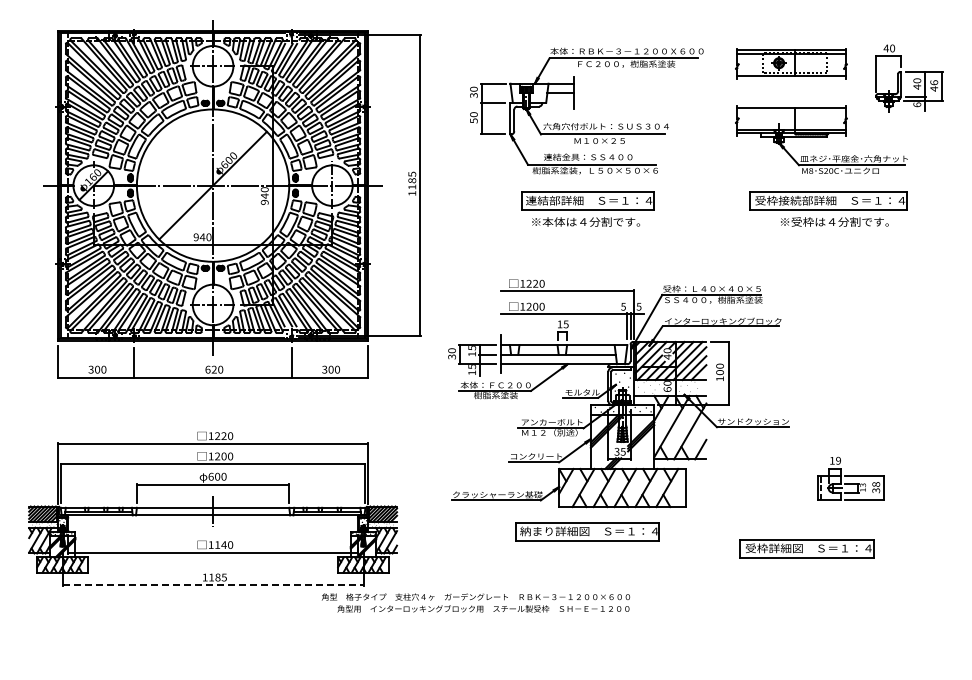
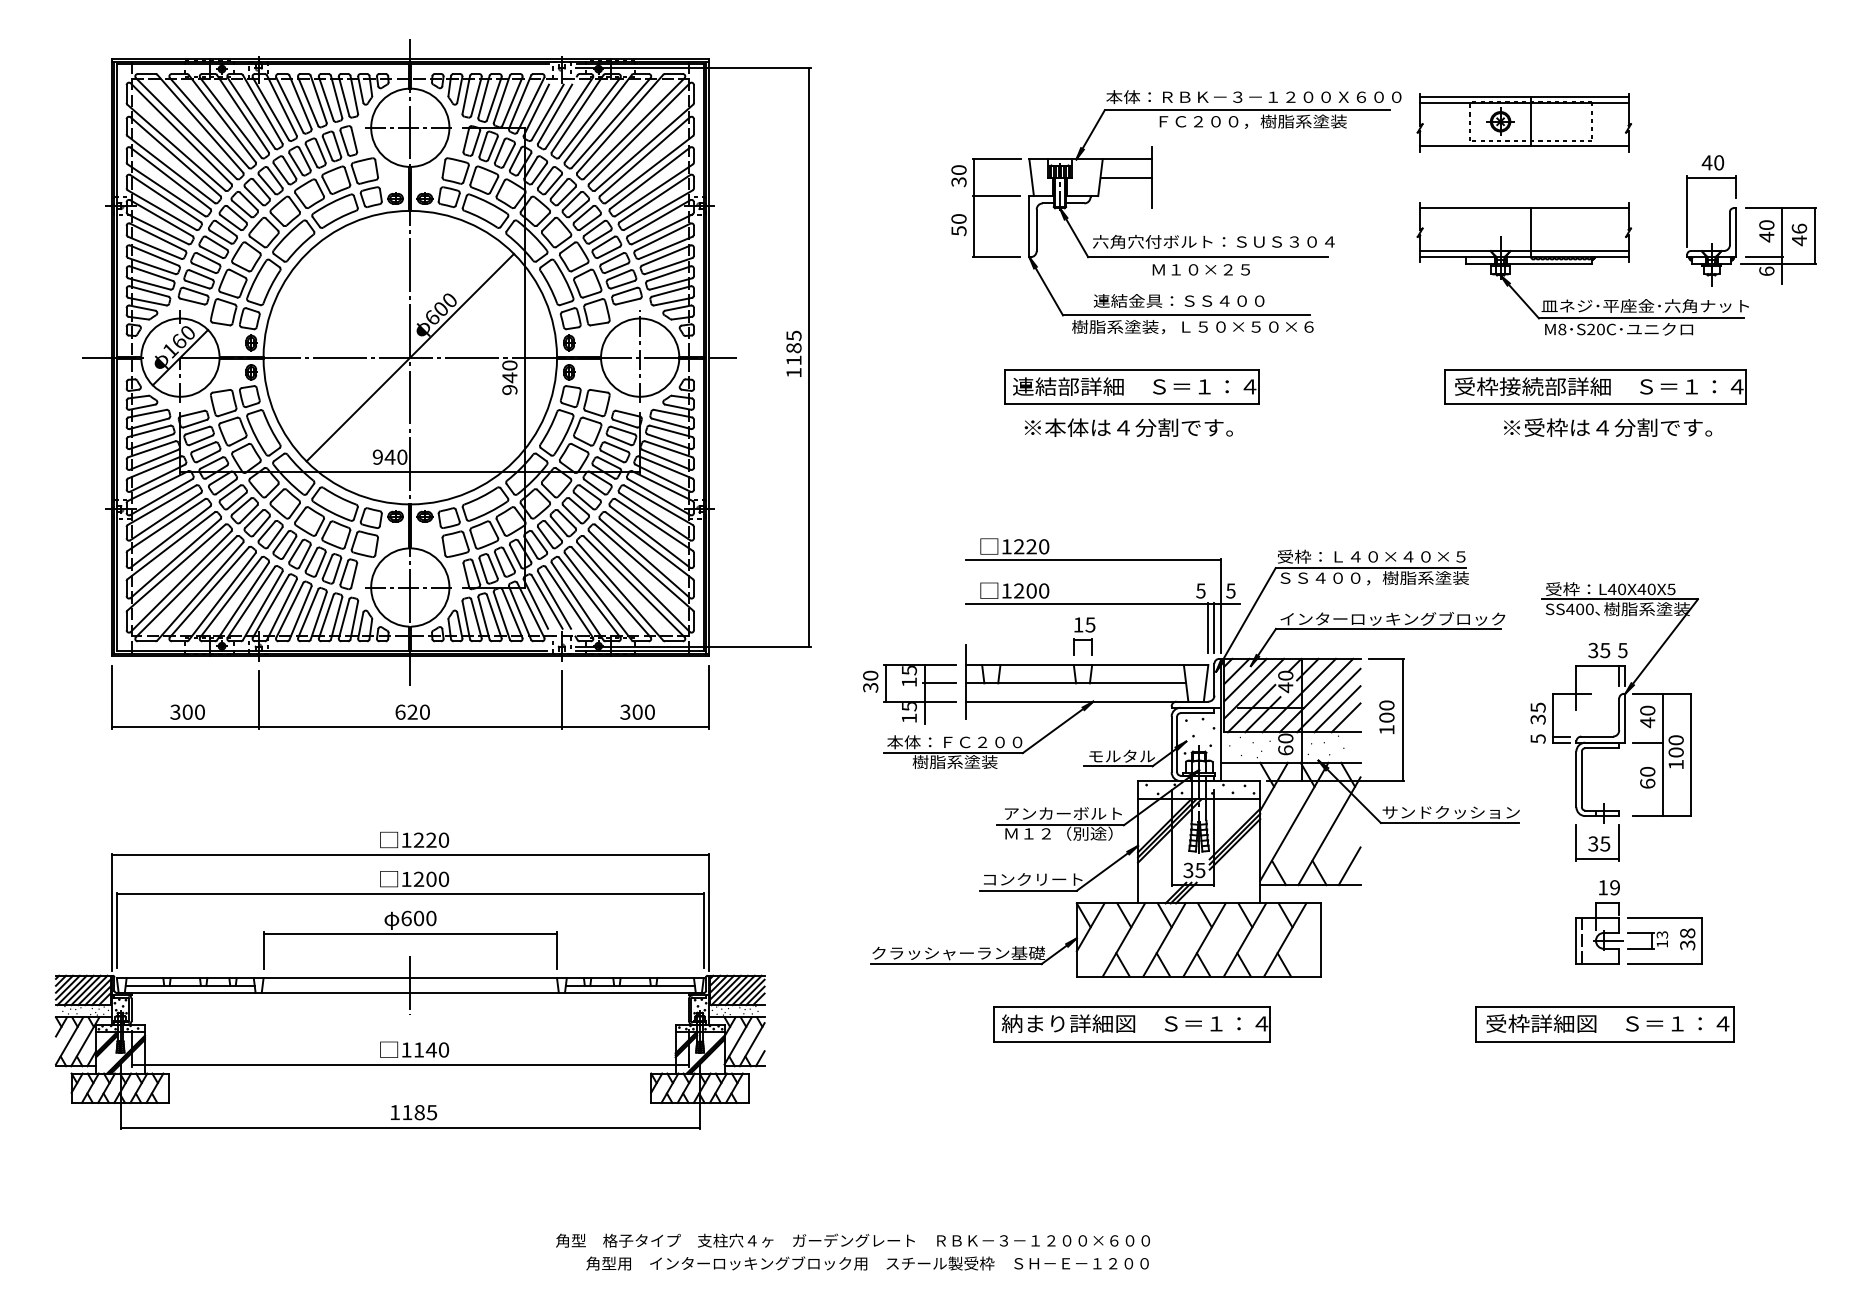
part: (909, 78) -> (1751, 220), moved
part: (574, 109) -> (1152, 209), moved
part: (838, 374) -> (1615, 721), added
part: (806, 548) -> (1603, 1023), moved
line: (213, 585) -> (411, 1127), dashed -> solid
text: (475, 602) -> (852, 1251), moved

